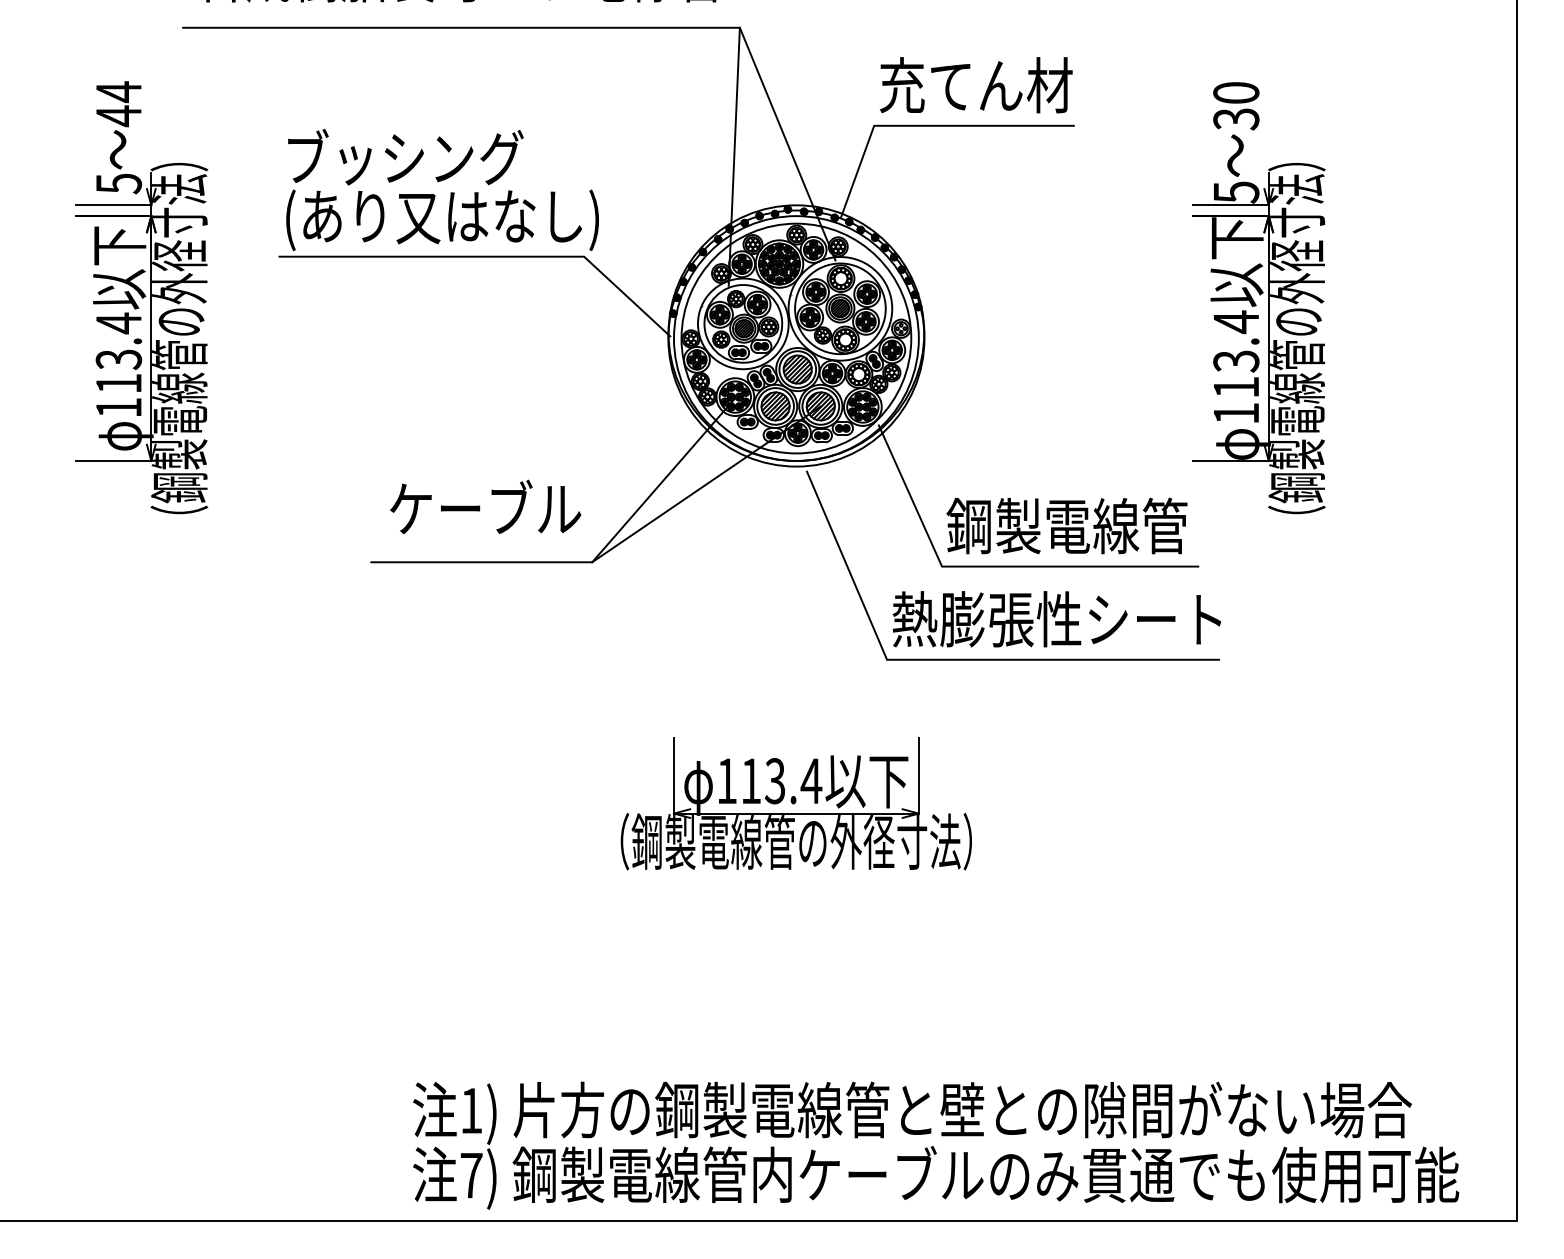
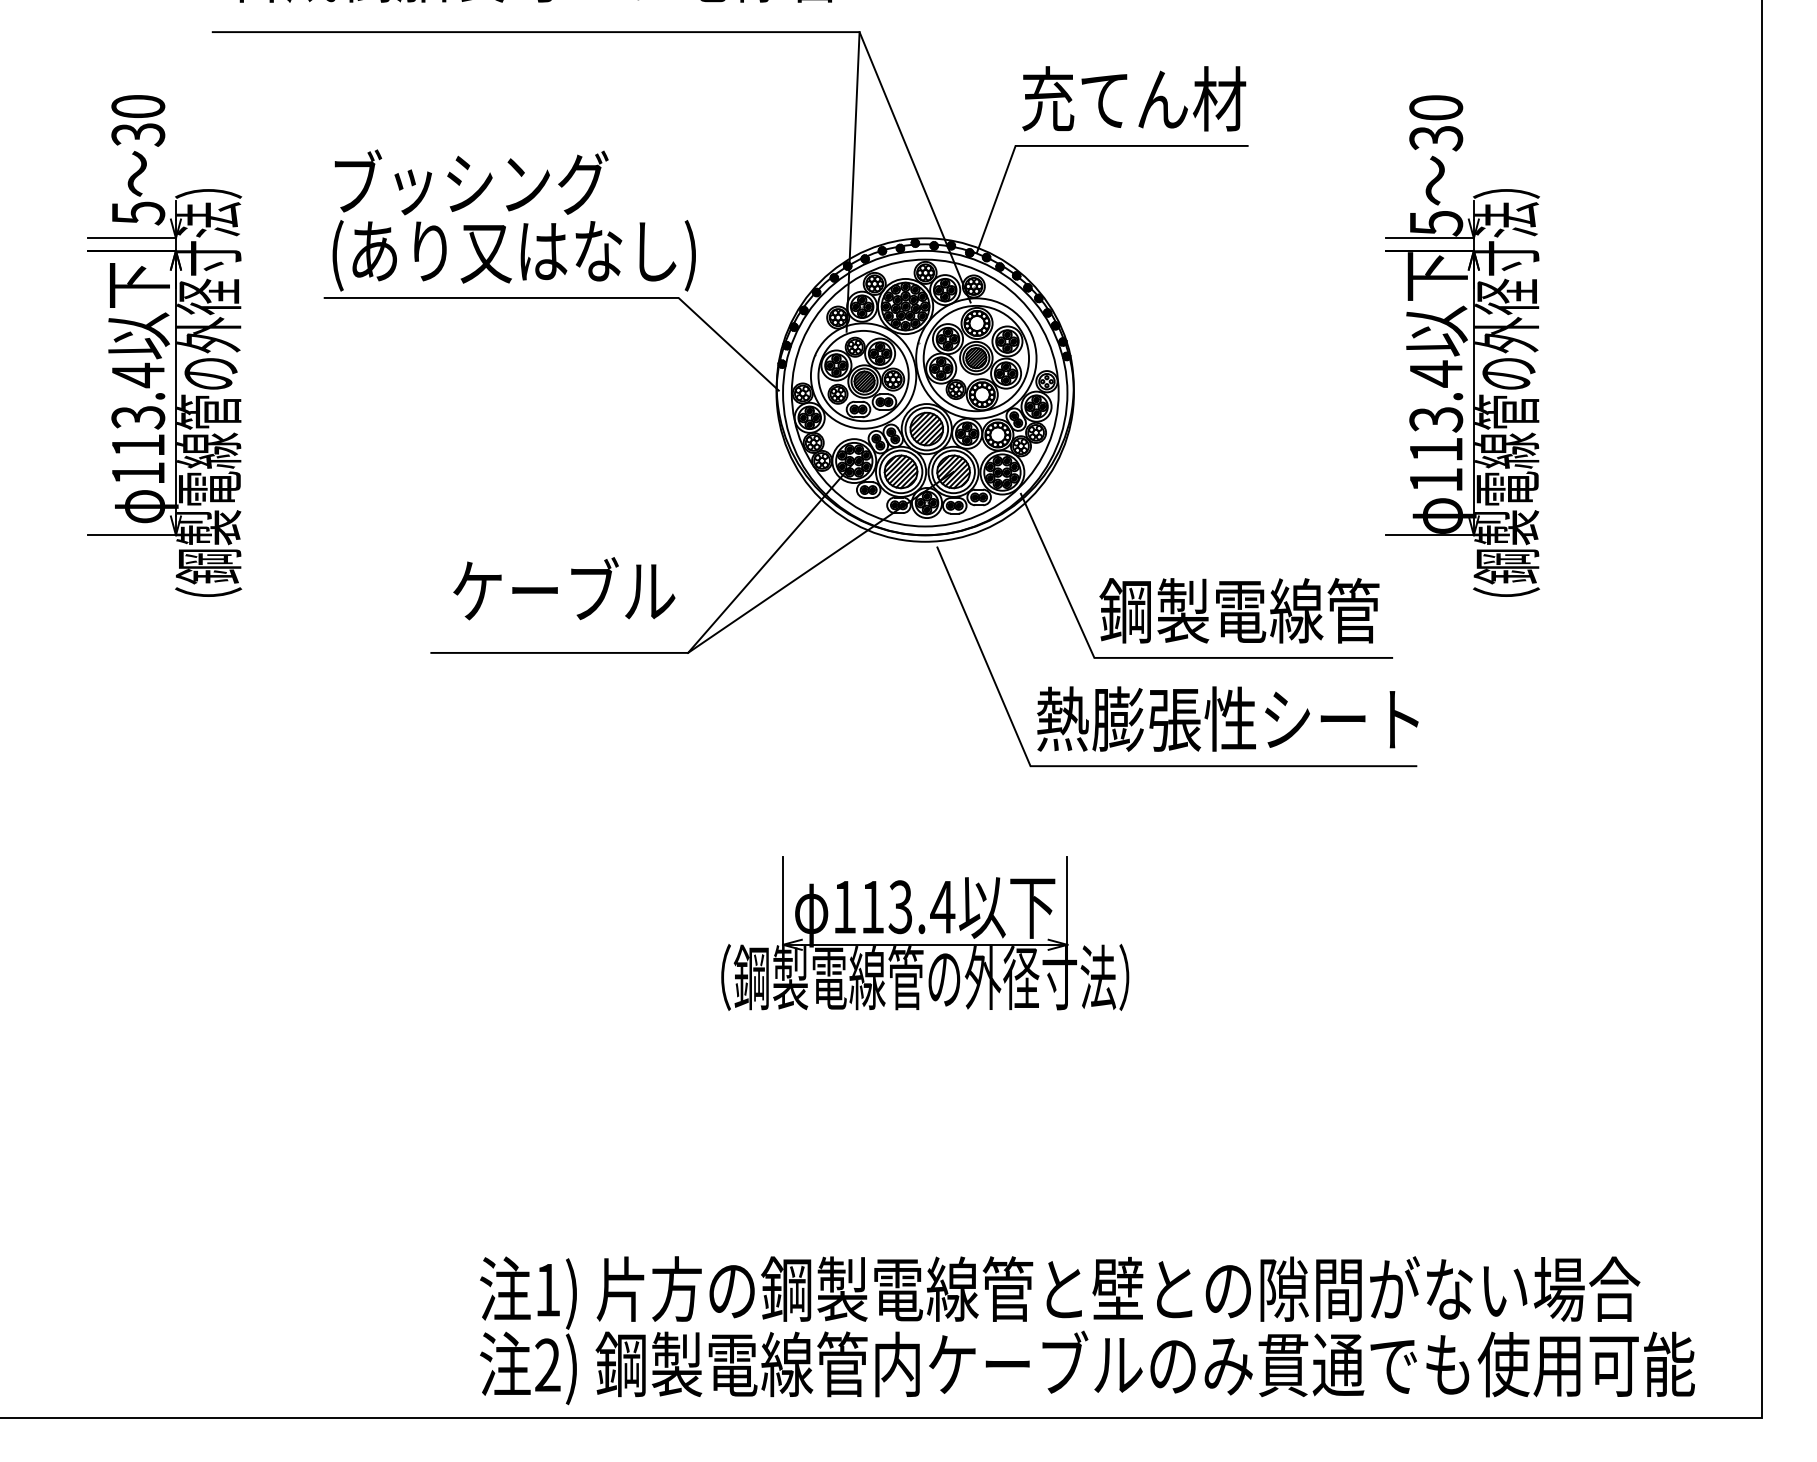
text: (118, 104) -> (137, 121), 44 -> 30
text: (471, 1175) -> (547, 1365), 7) -> 2)

